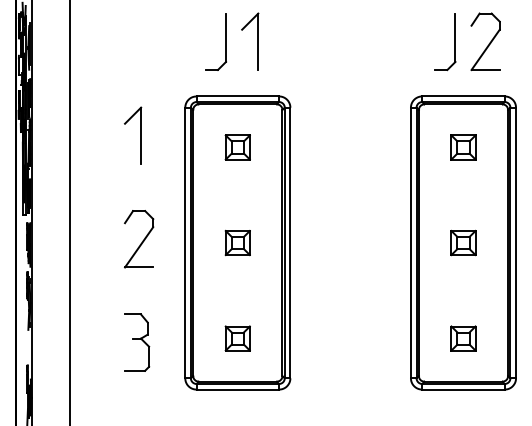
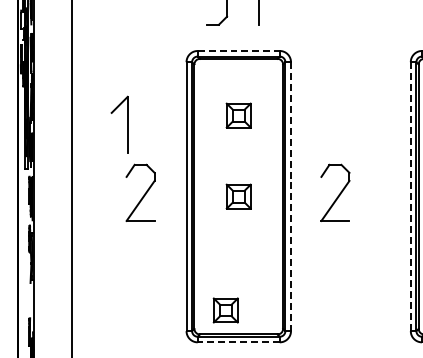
line: (238, 96) -> (239, 51), solid -> dashed
part: (140, 135) -> (127, 124), moved
part: (237, 147) -> (238, 115), moved
part: (335, 239) -> (335, 193), added
line: (410, 242) -> (410, 196), solid -> dashed
line: (290, 243) -> (291, 197), solid -> dashed
part: (237, 338) -> (225, 310), moved
part: (137, 342) -> (139, 295), removed
line: (237, 389) -> (238, 342), solid -> dashed

